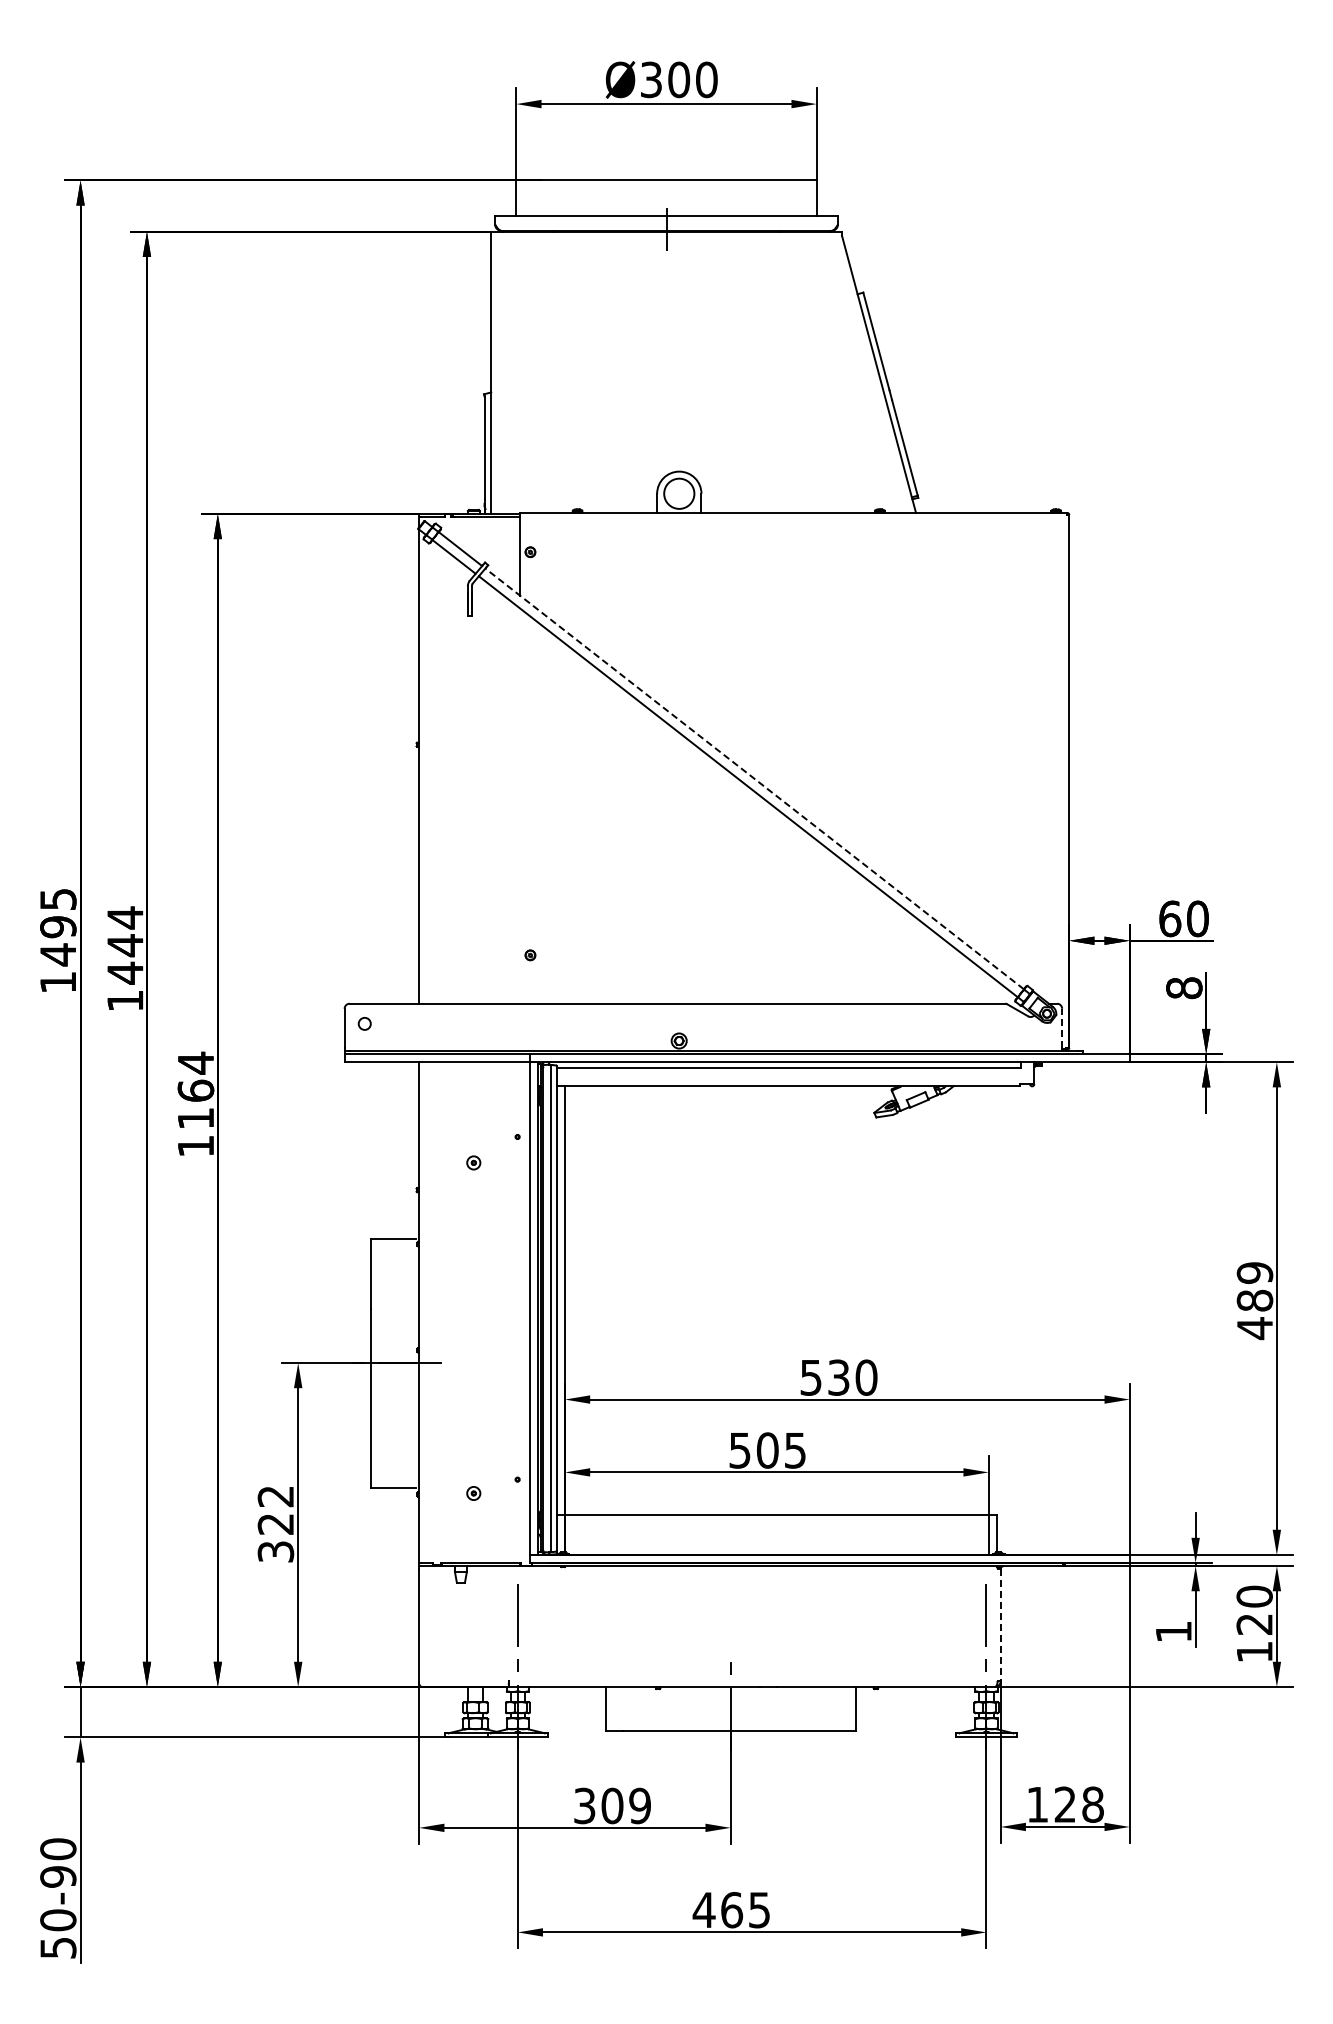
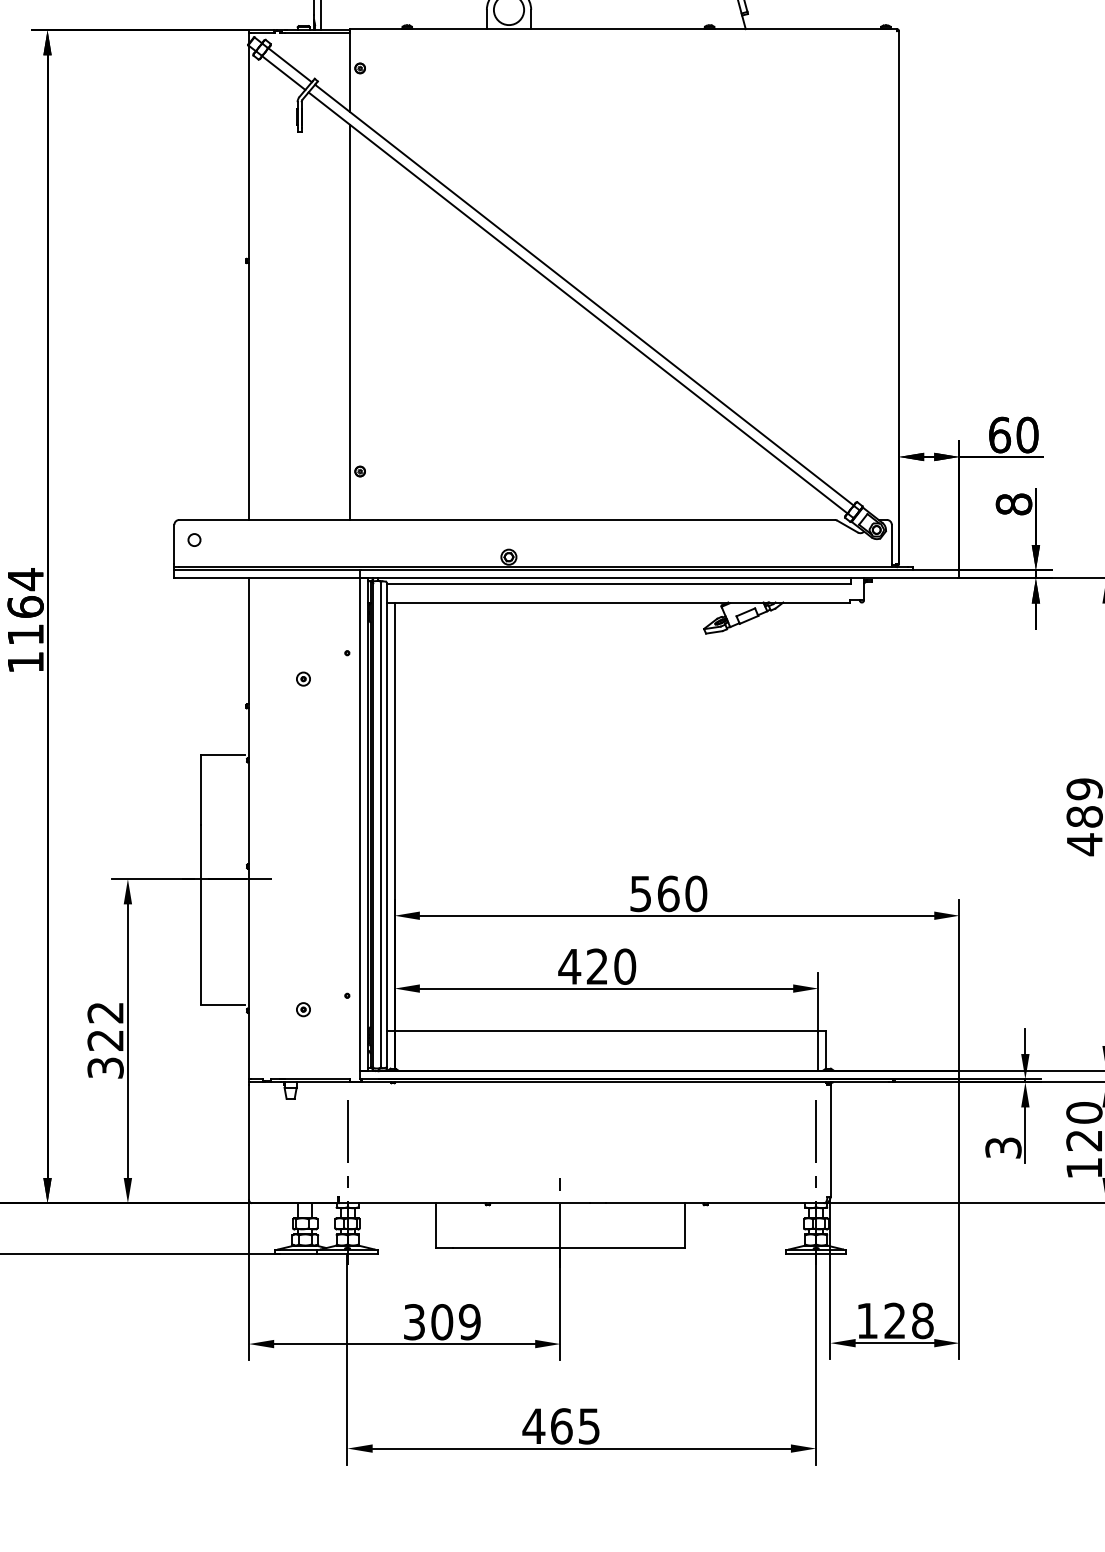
line: (754, 778) -> (584, 294), dashed -> solid
line: (520, 805) -> (350, 321), added
line: (1062, 1028) -> (892, 544), dashed -> solid
text: (838, 1377) -> (668, 893), 530 -> 560
text: (767, 1450) -> (597, 966), 505 -> 420
line: (1000, 1625) -> (830, 1141), dashed -> solid
text: (1173, 1631) -> (1003, 1147), 1 -> 3

